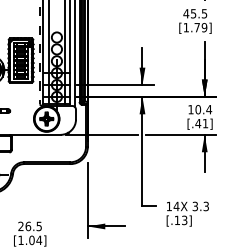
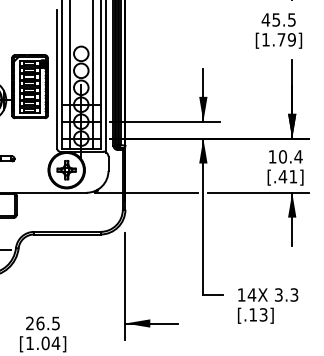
line: (40, 56) -> (57, 80), dashed -> solid

